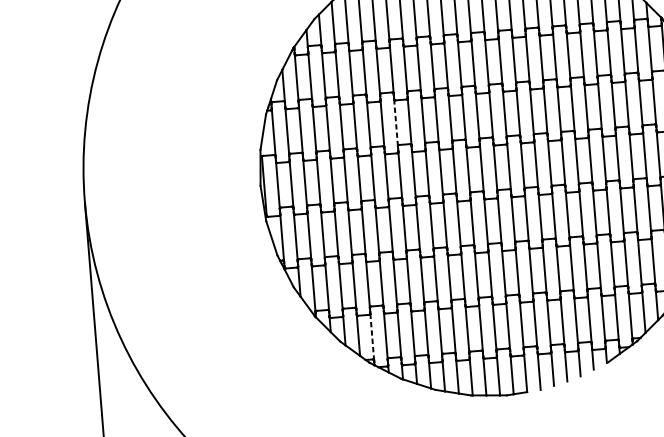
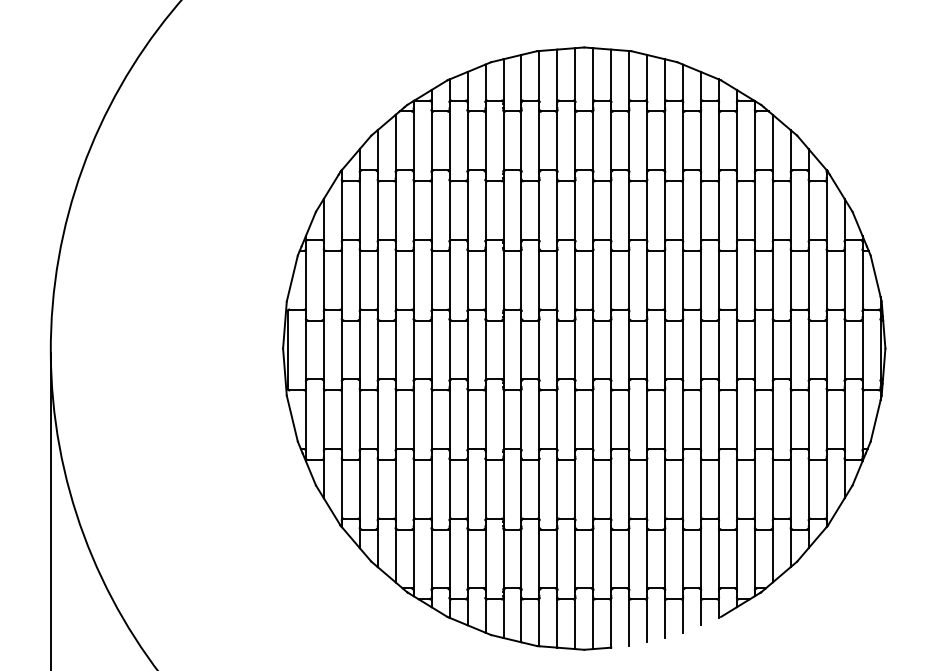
line: (395, 122) -> (467, 280), dashed -> solid
line: (372, 337) -> (413, 559), dashed -> solid

